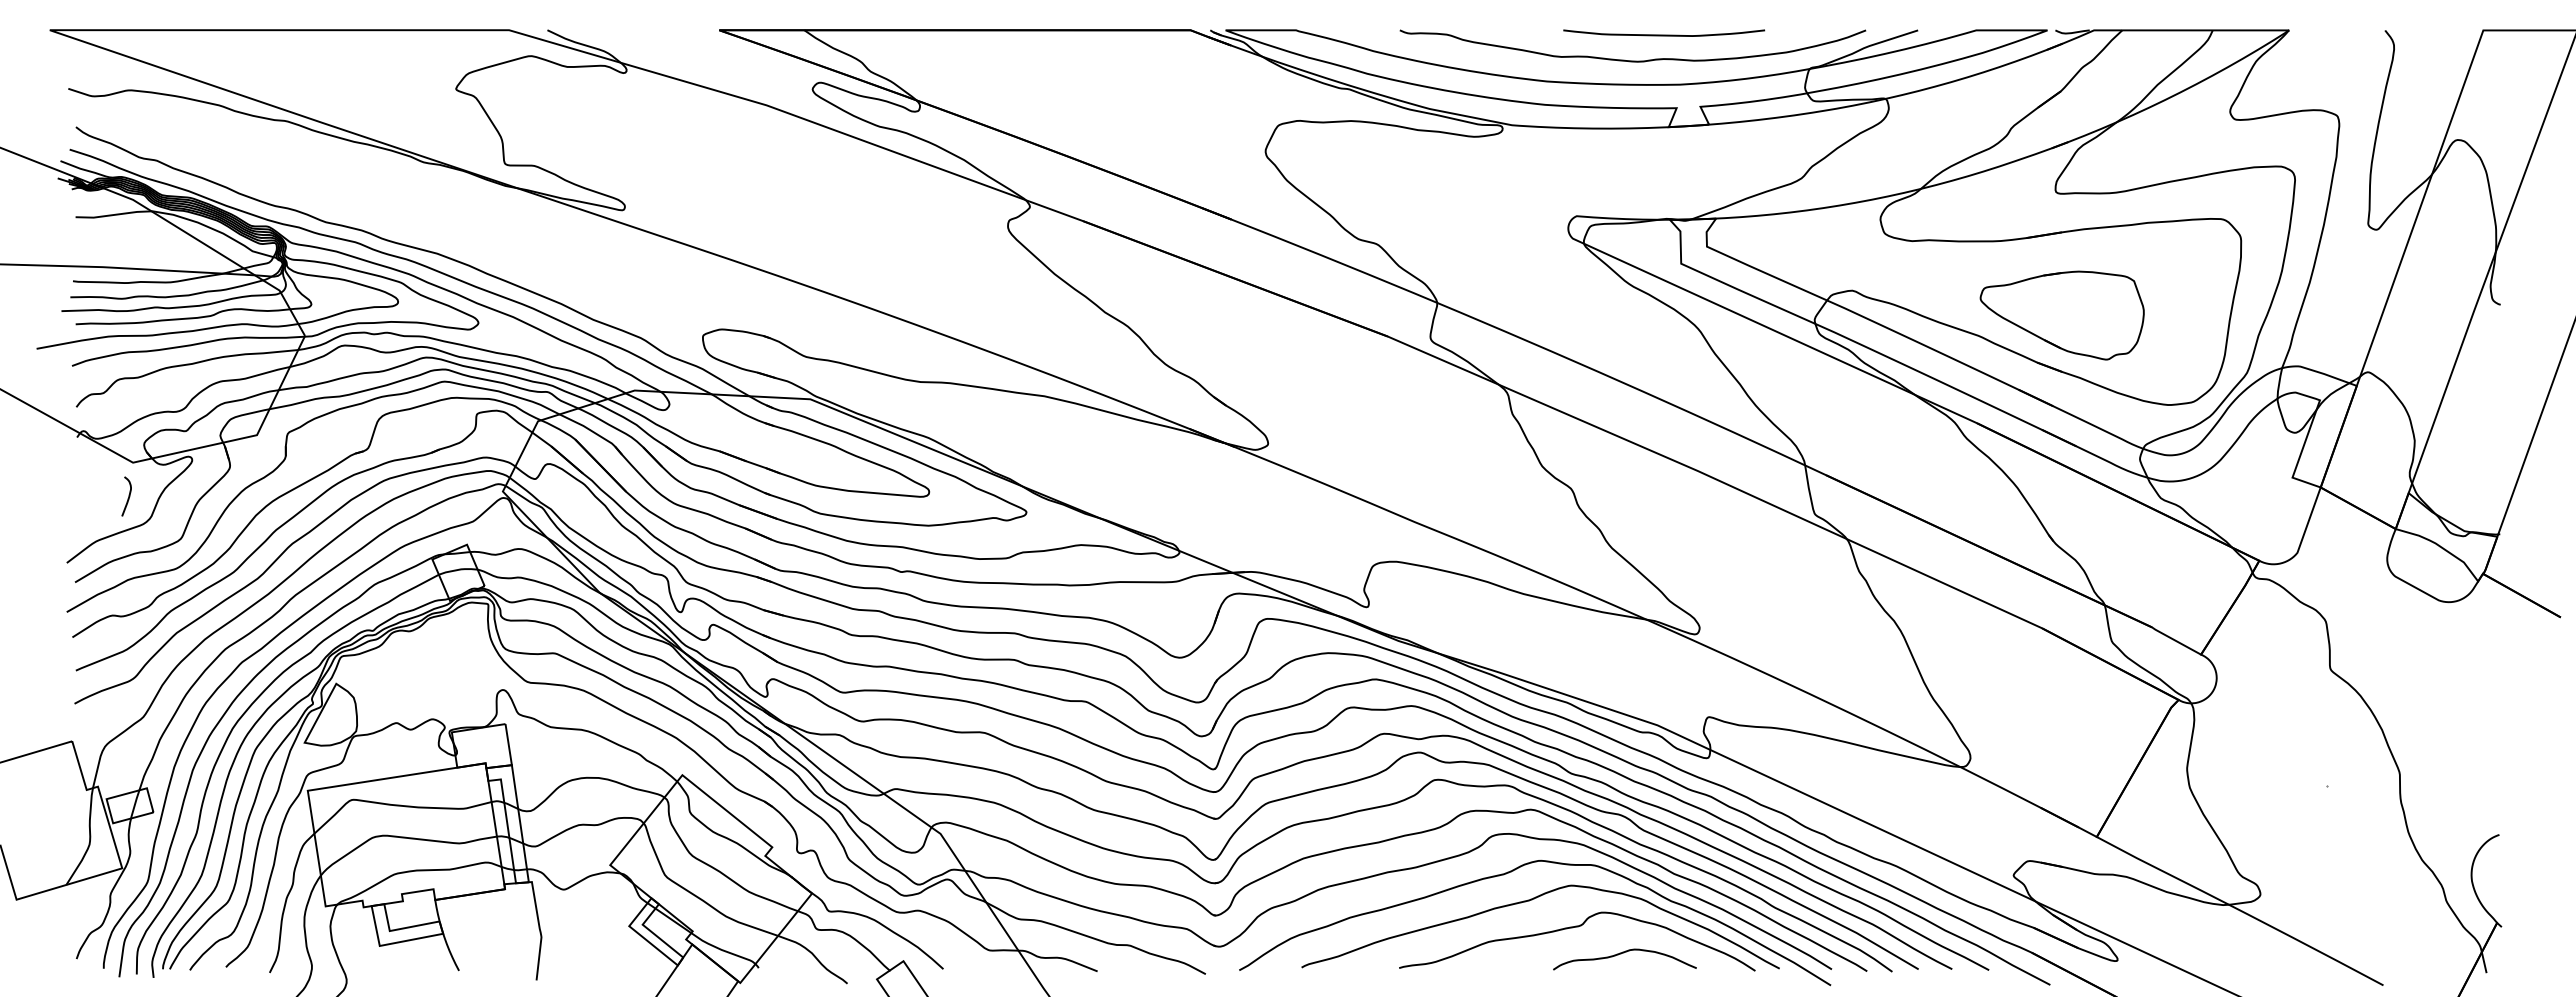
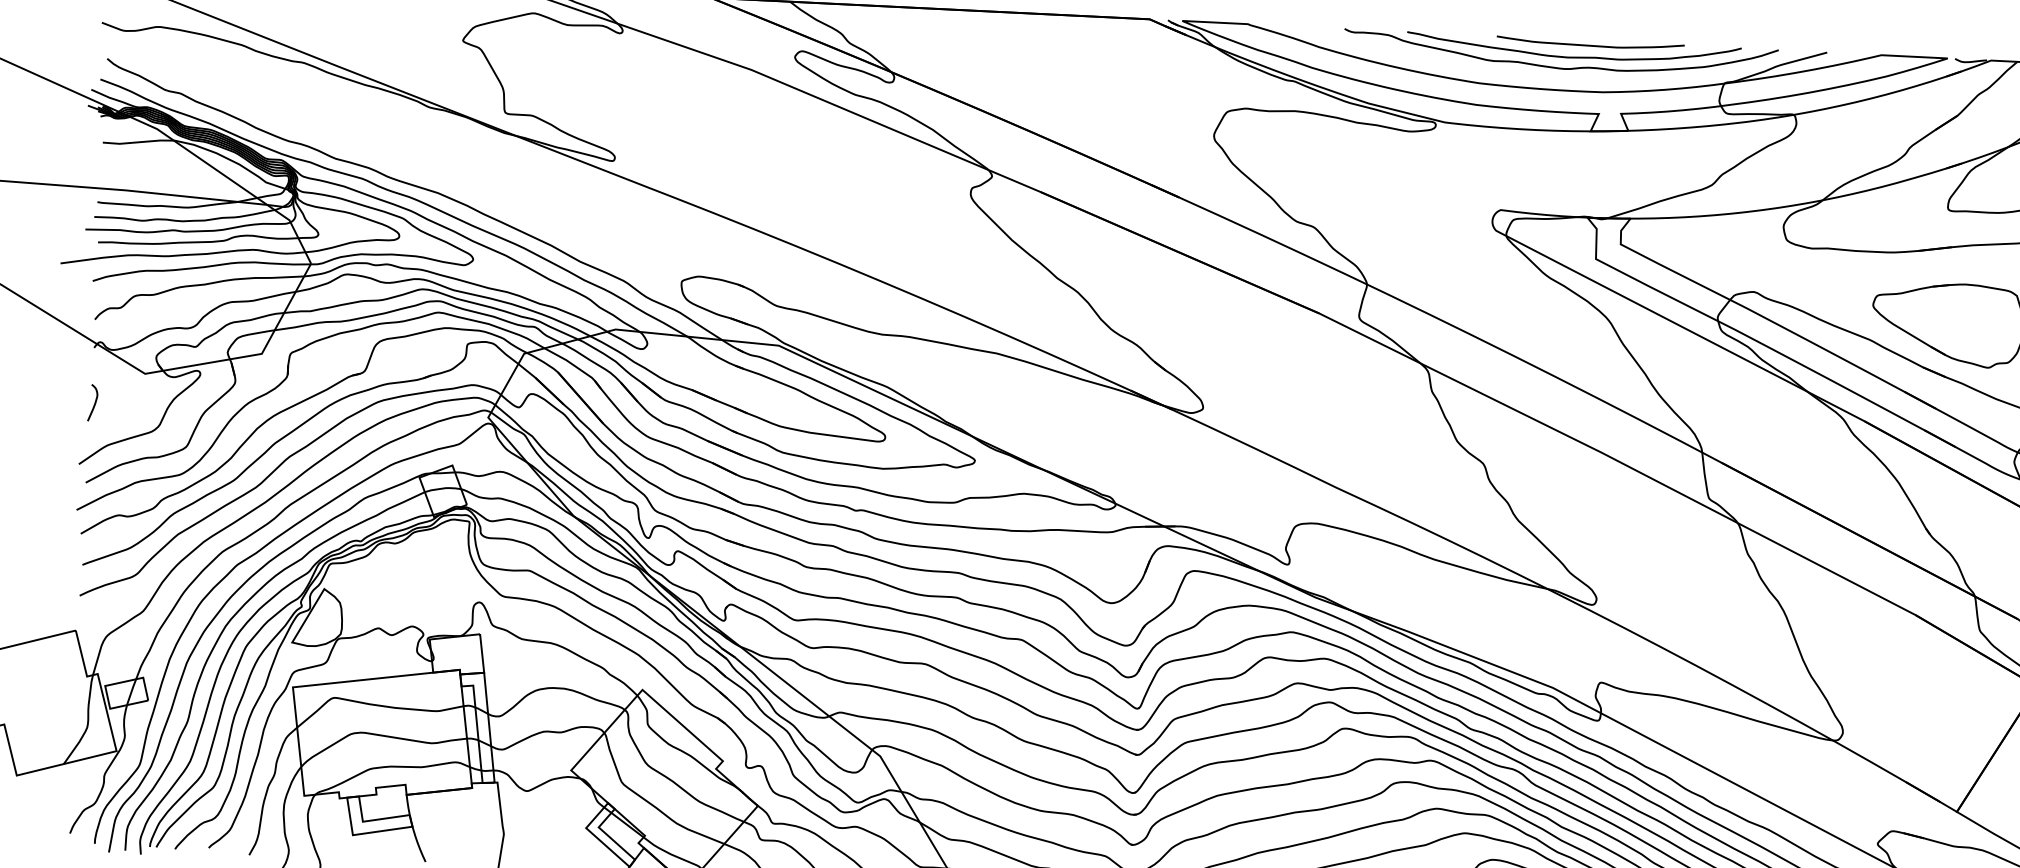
curve: (1646, 48) -> (1573, 57), added
curve: (128, 496) -> (94, 402), moved

